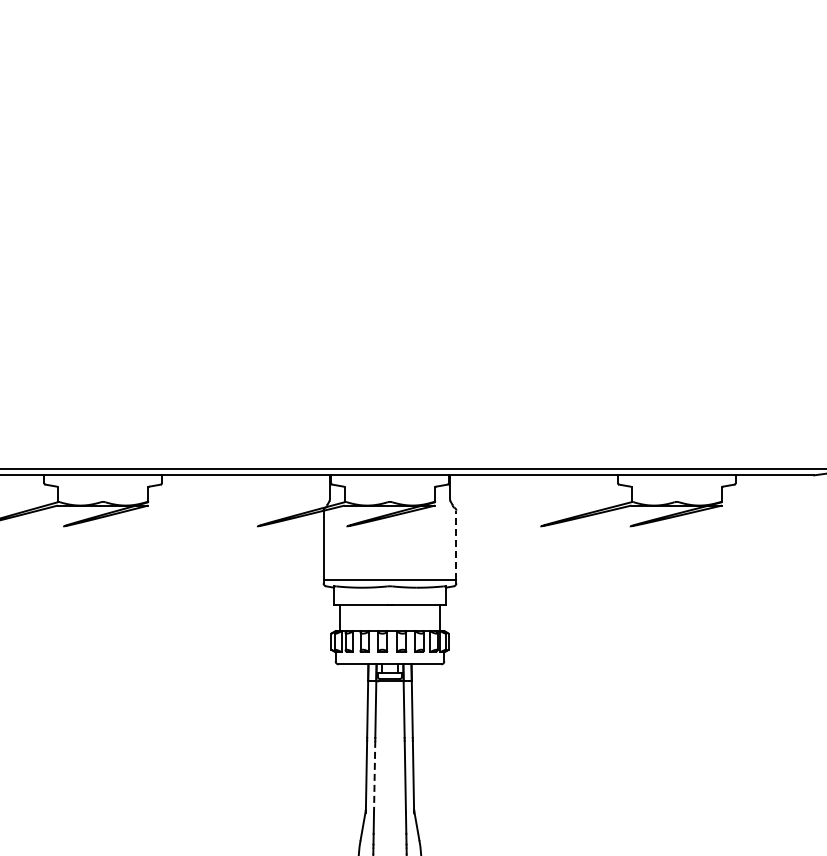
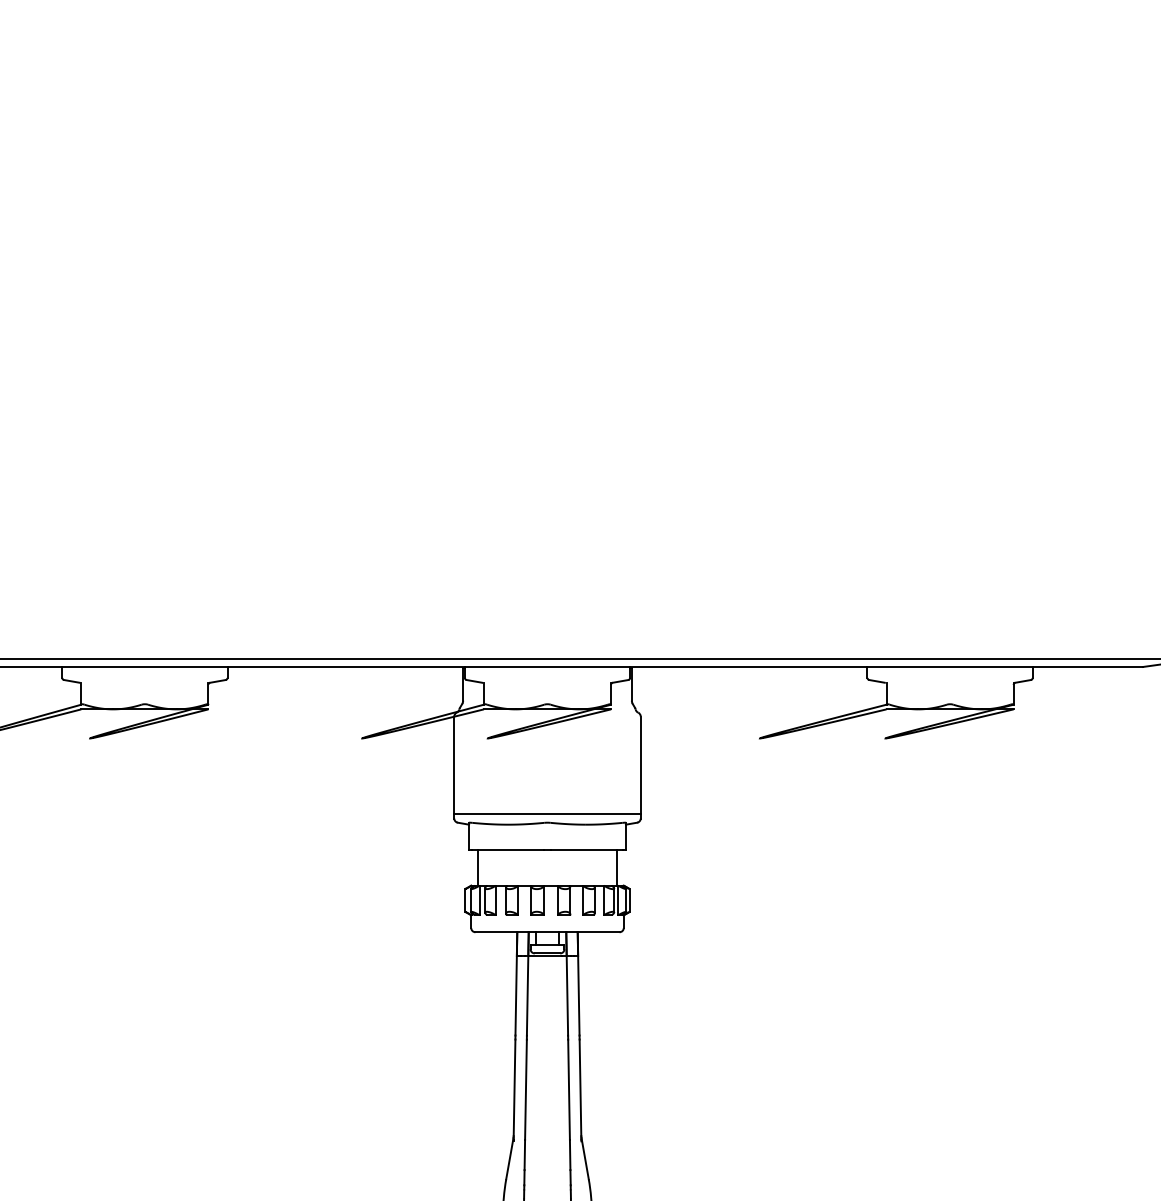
line: (456, 544) -> (640, 764), dashed -> solid
line: (374, 776) -> (525, 1089), dashed -> solid

